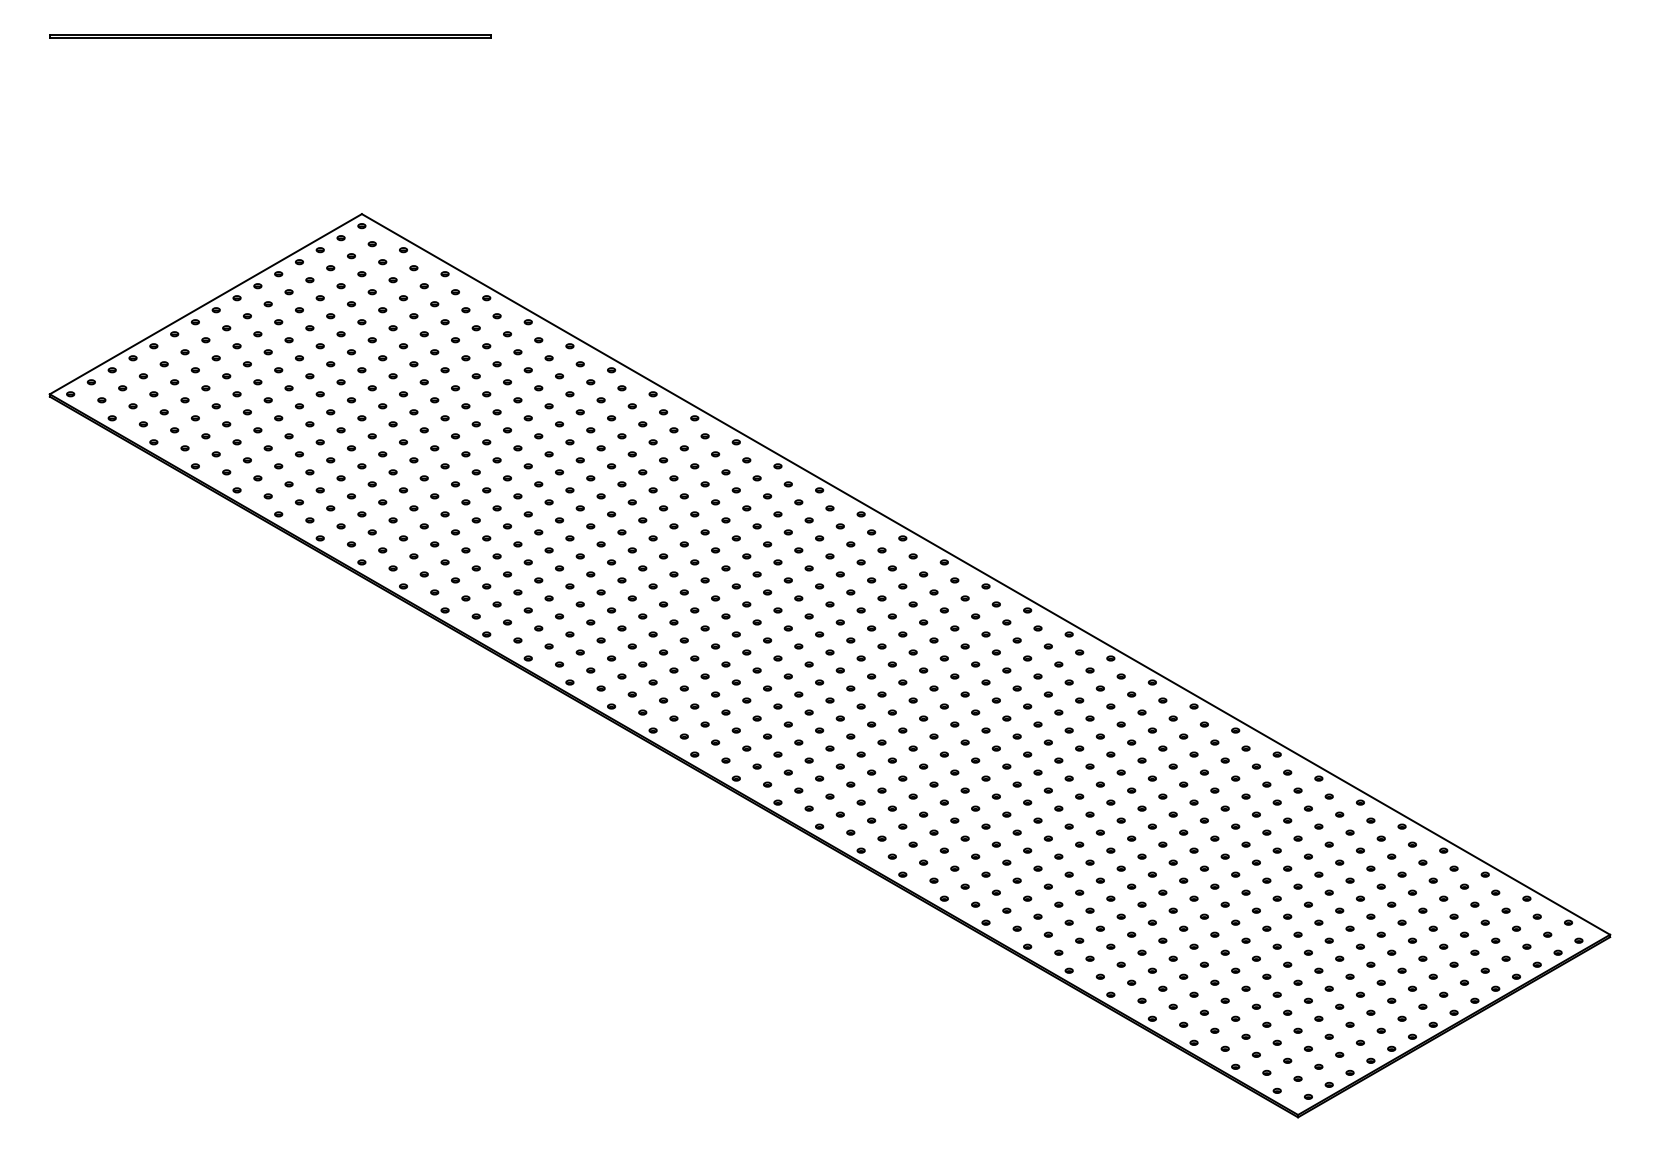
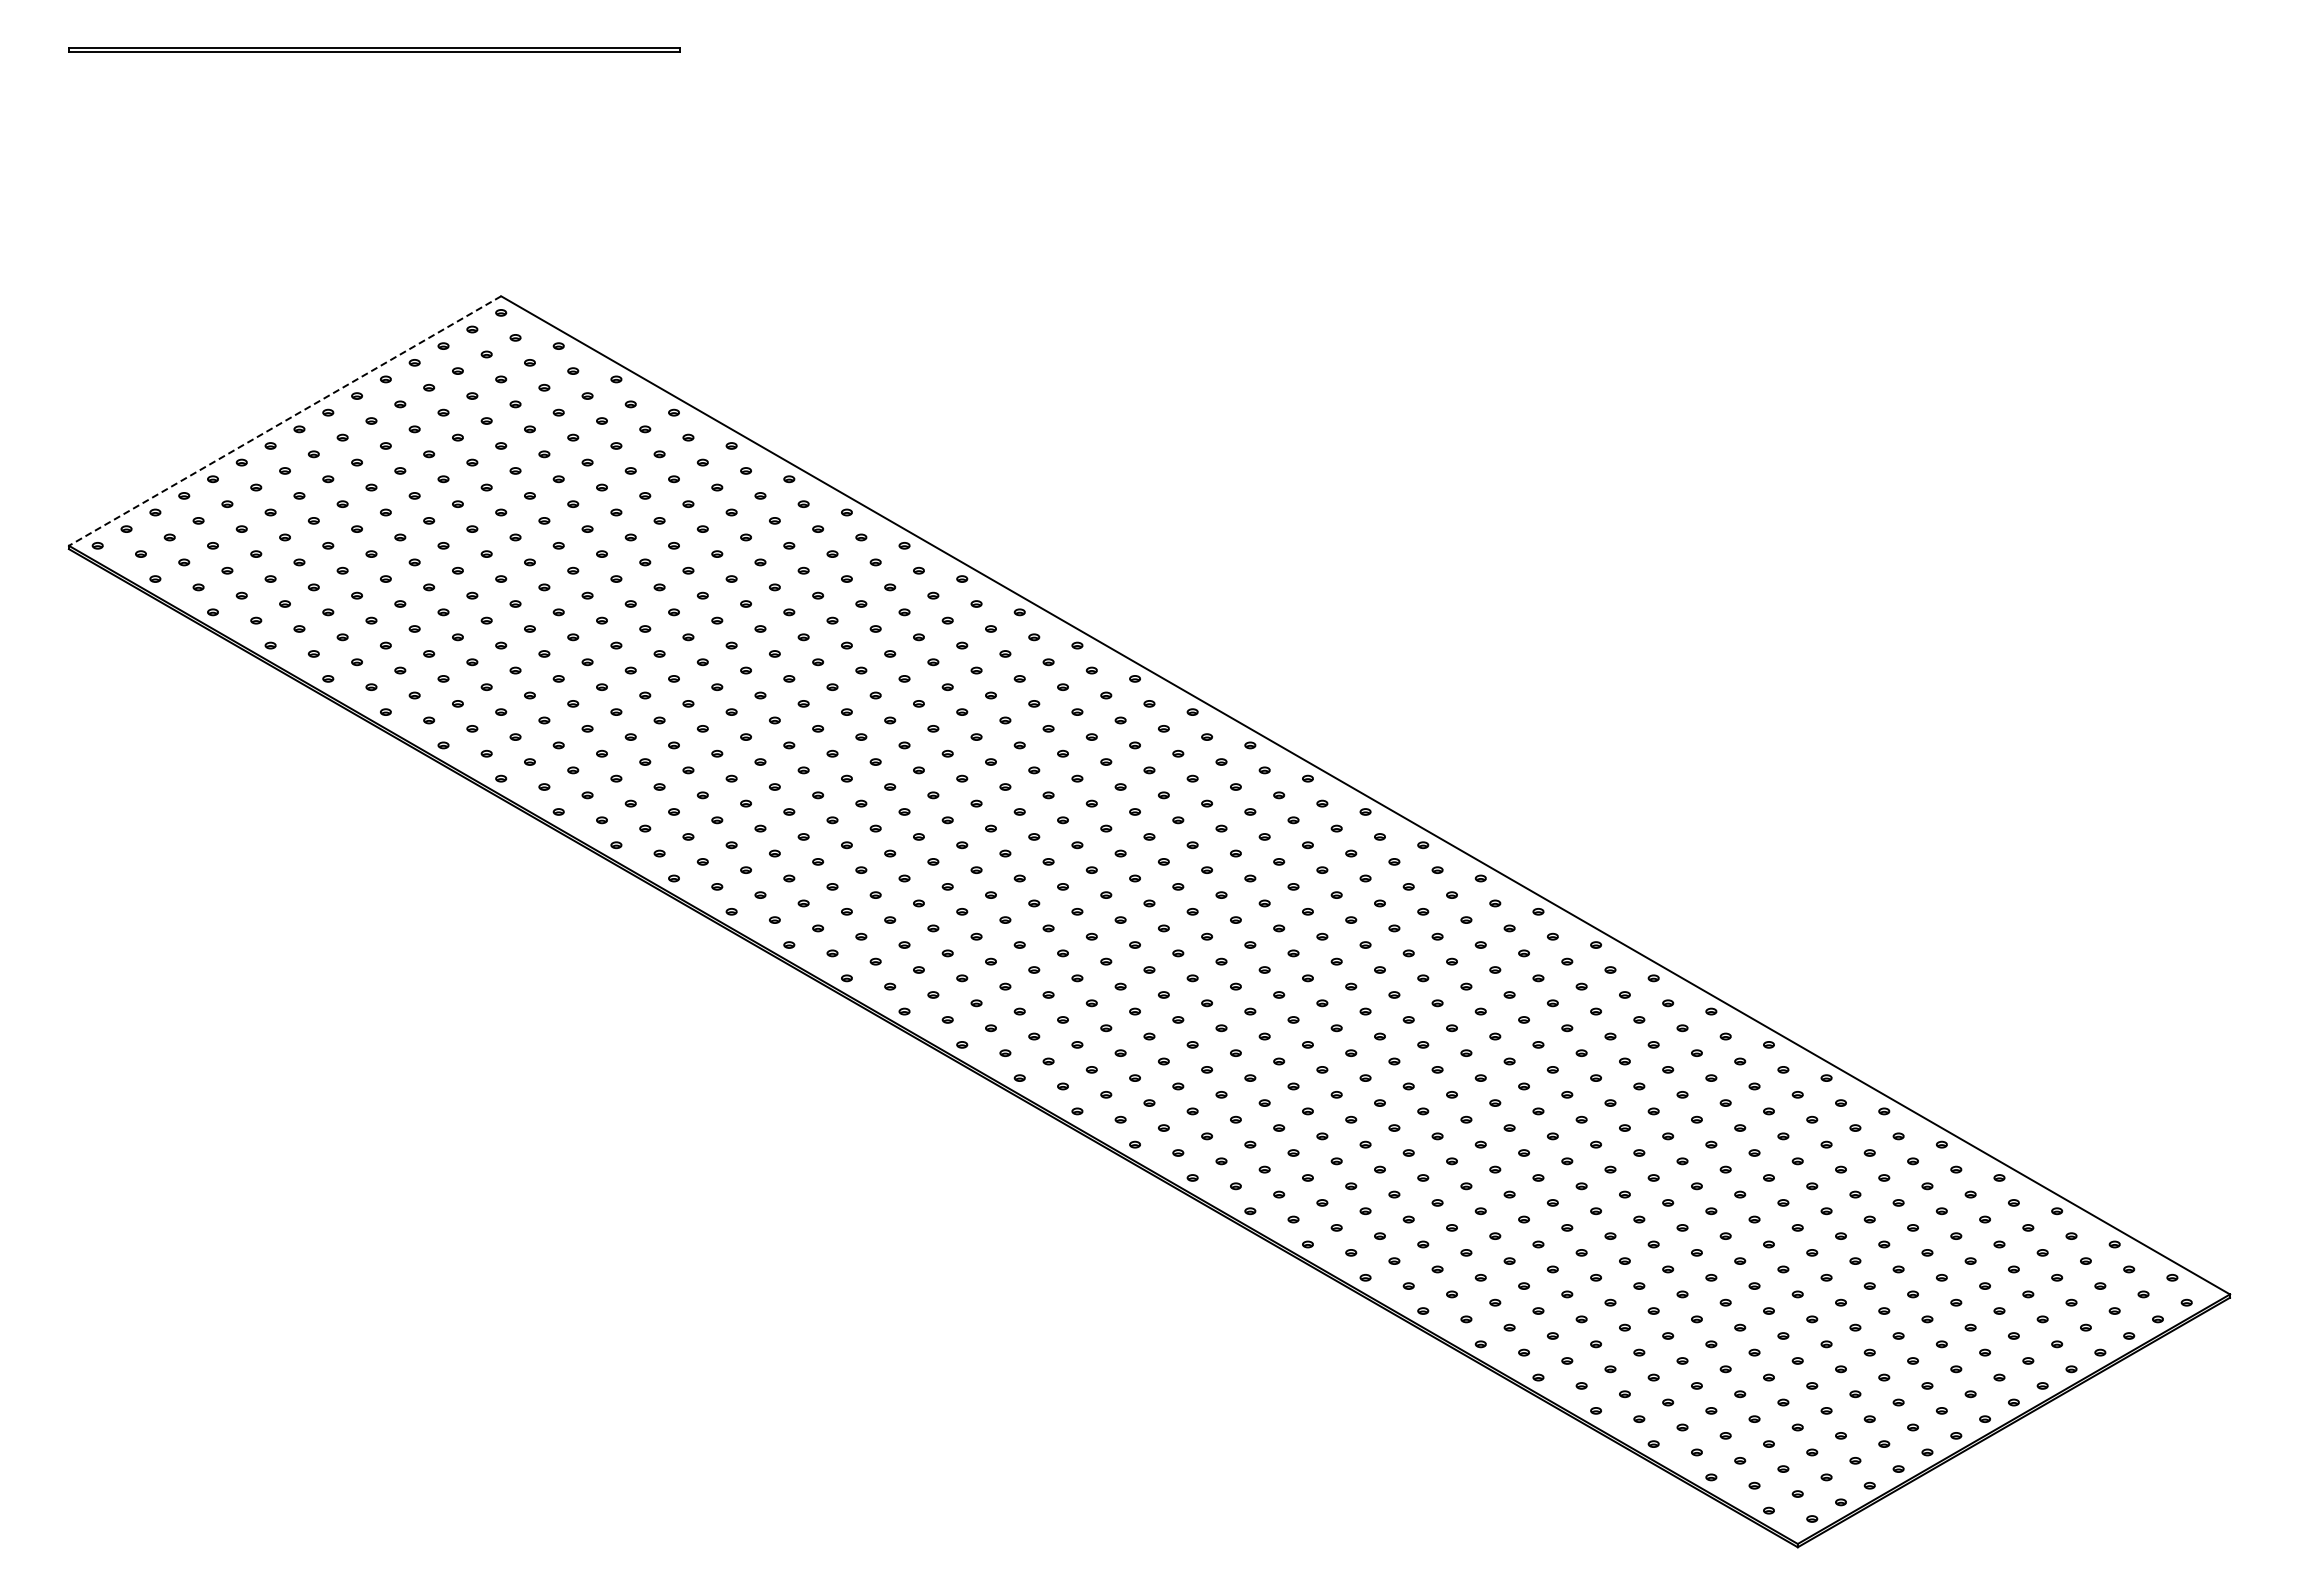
line: (206, 304) -> (285, 421), solid -> dashed

